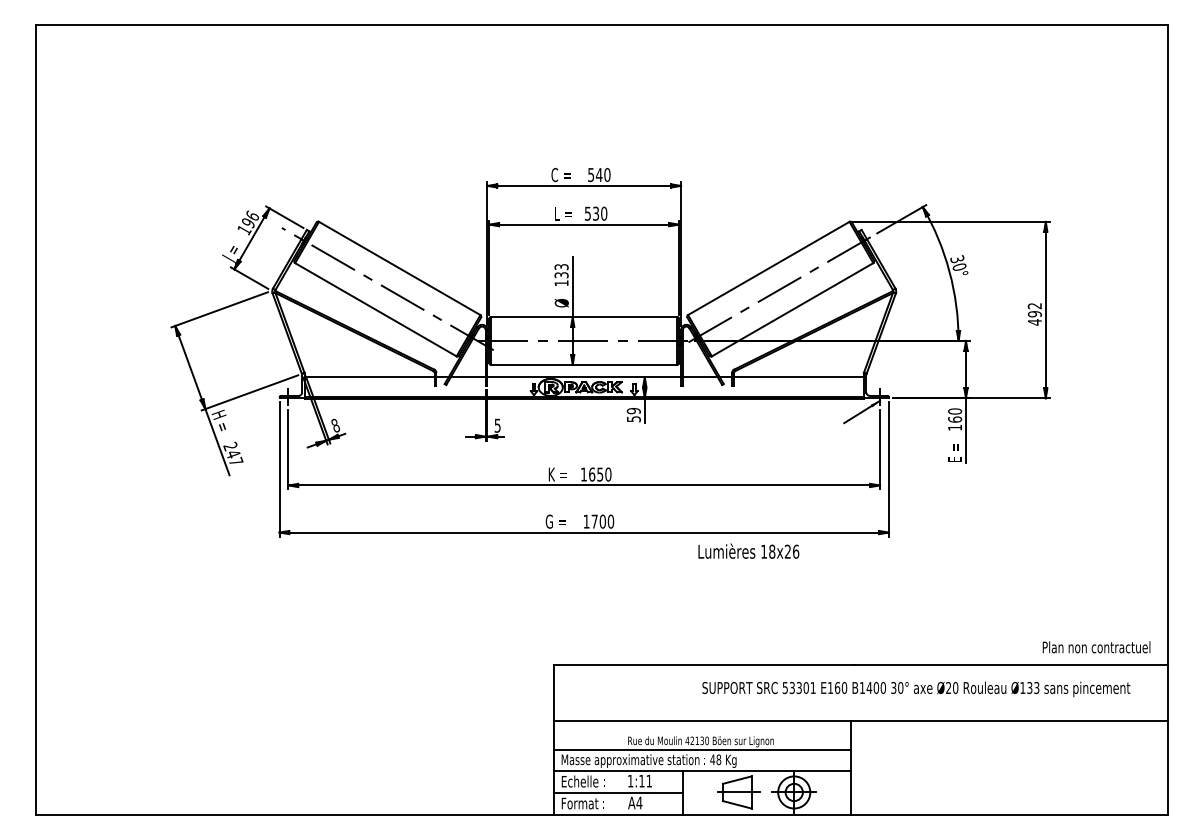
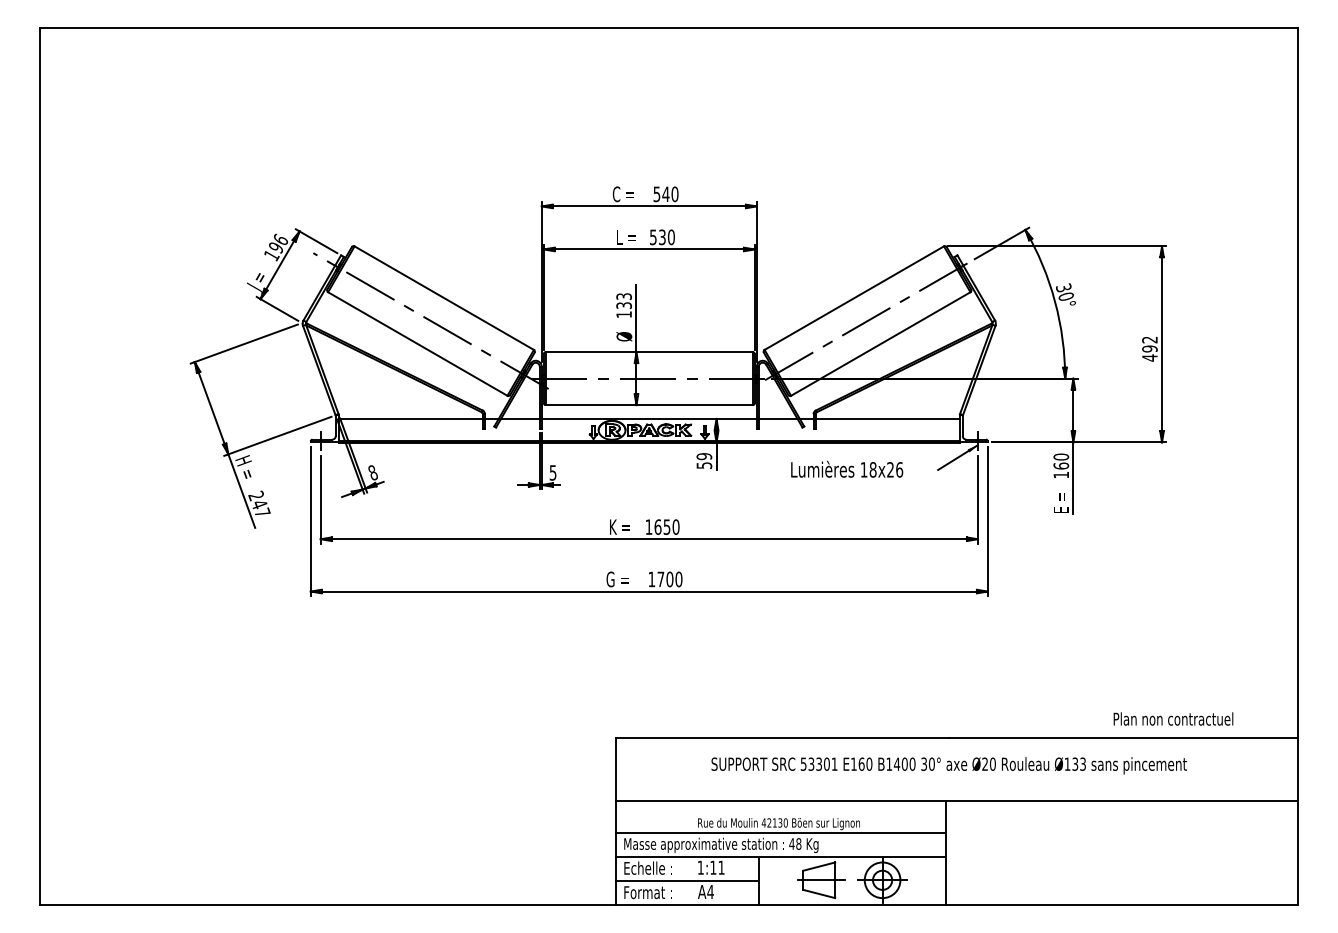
text: (749, 550) -> (847, 468), moved
text: (1096, 646) -> (1173, 718), moved
text: (915, 689) -> (948, 765), moved

